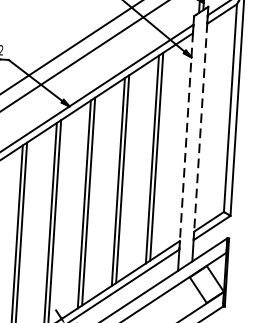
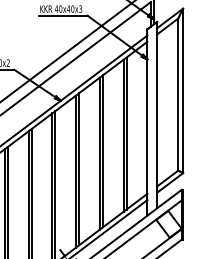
line: (200, 127) -> (157, 110), dashed -> solid
line: (186, 138) -> (147, 118), dashed -> solid

